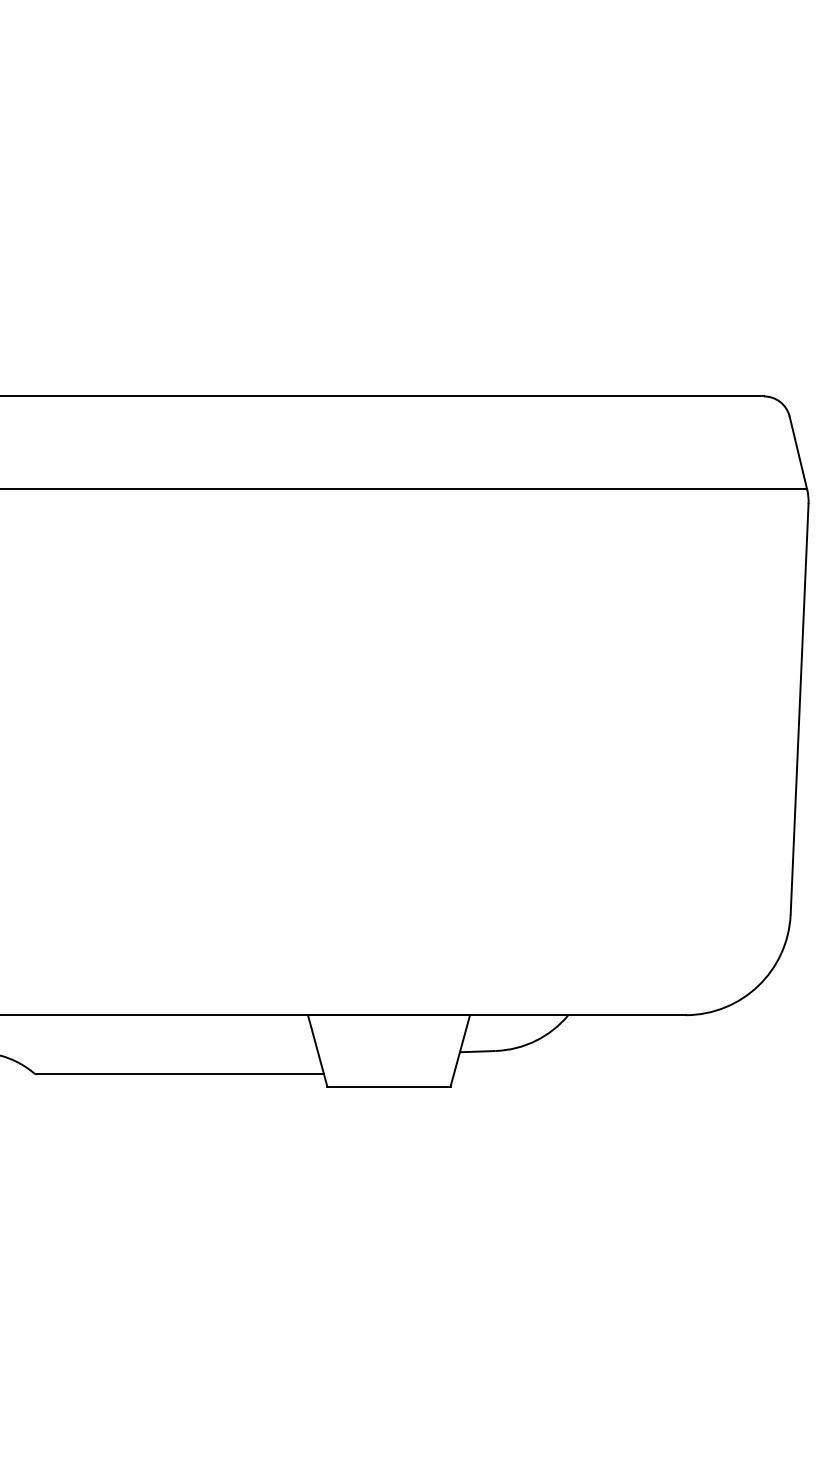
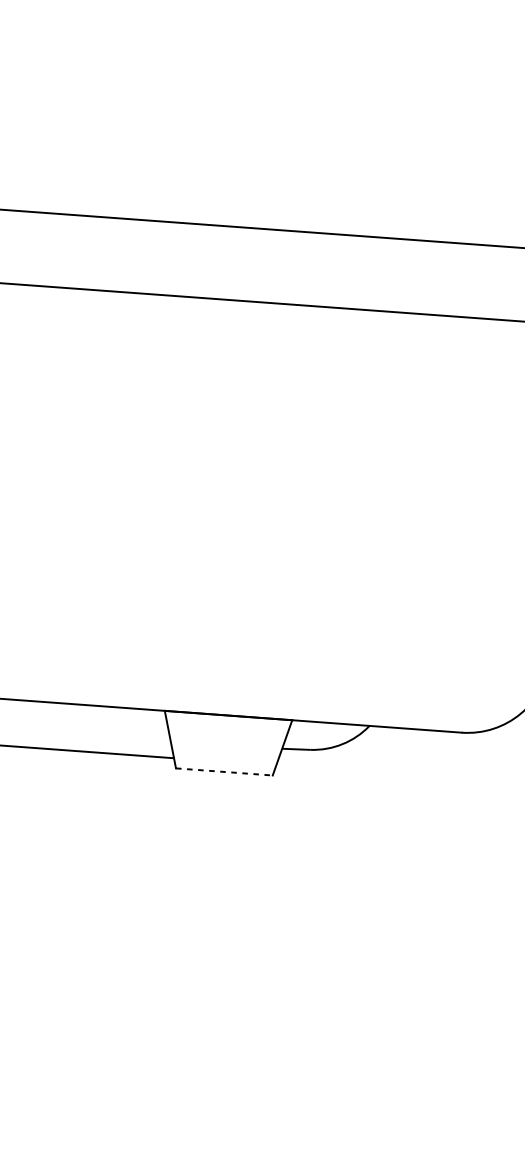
line: (388, 1086) -> (224, 771), solid -> dashed

